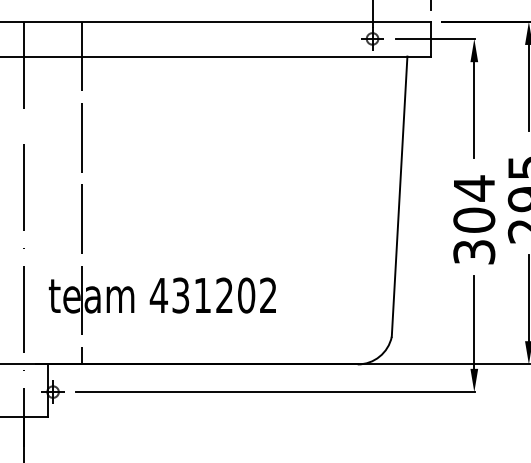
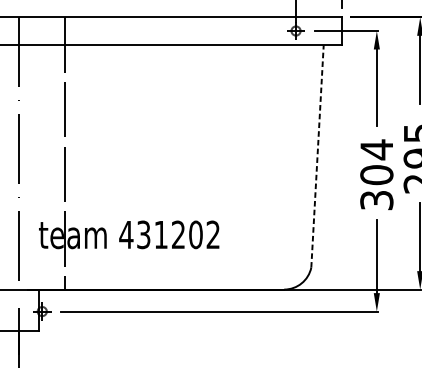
line: (399, 196) -> (317, 156), solid -> dashed

